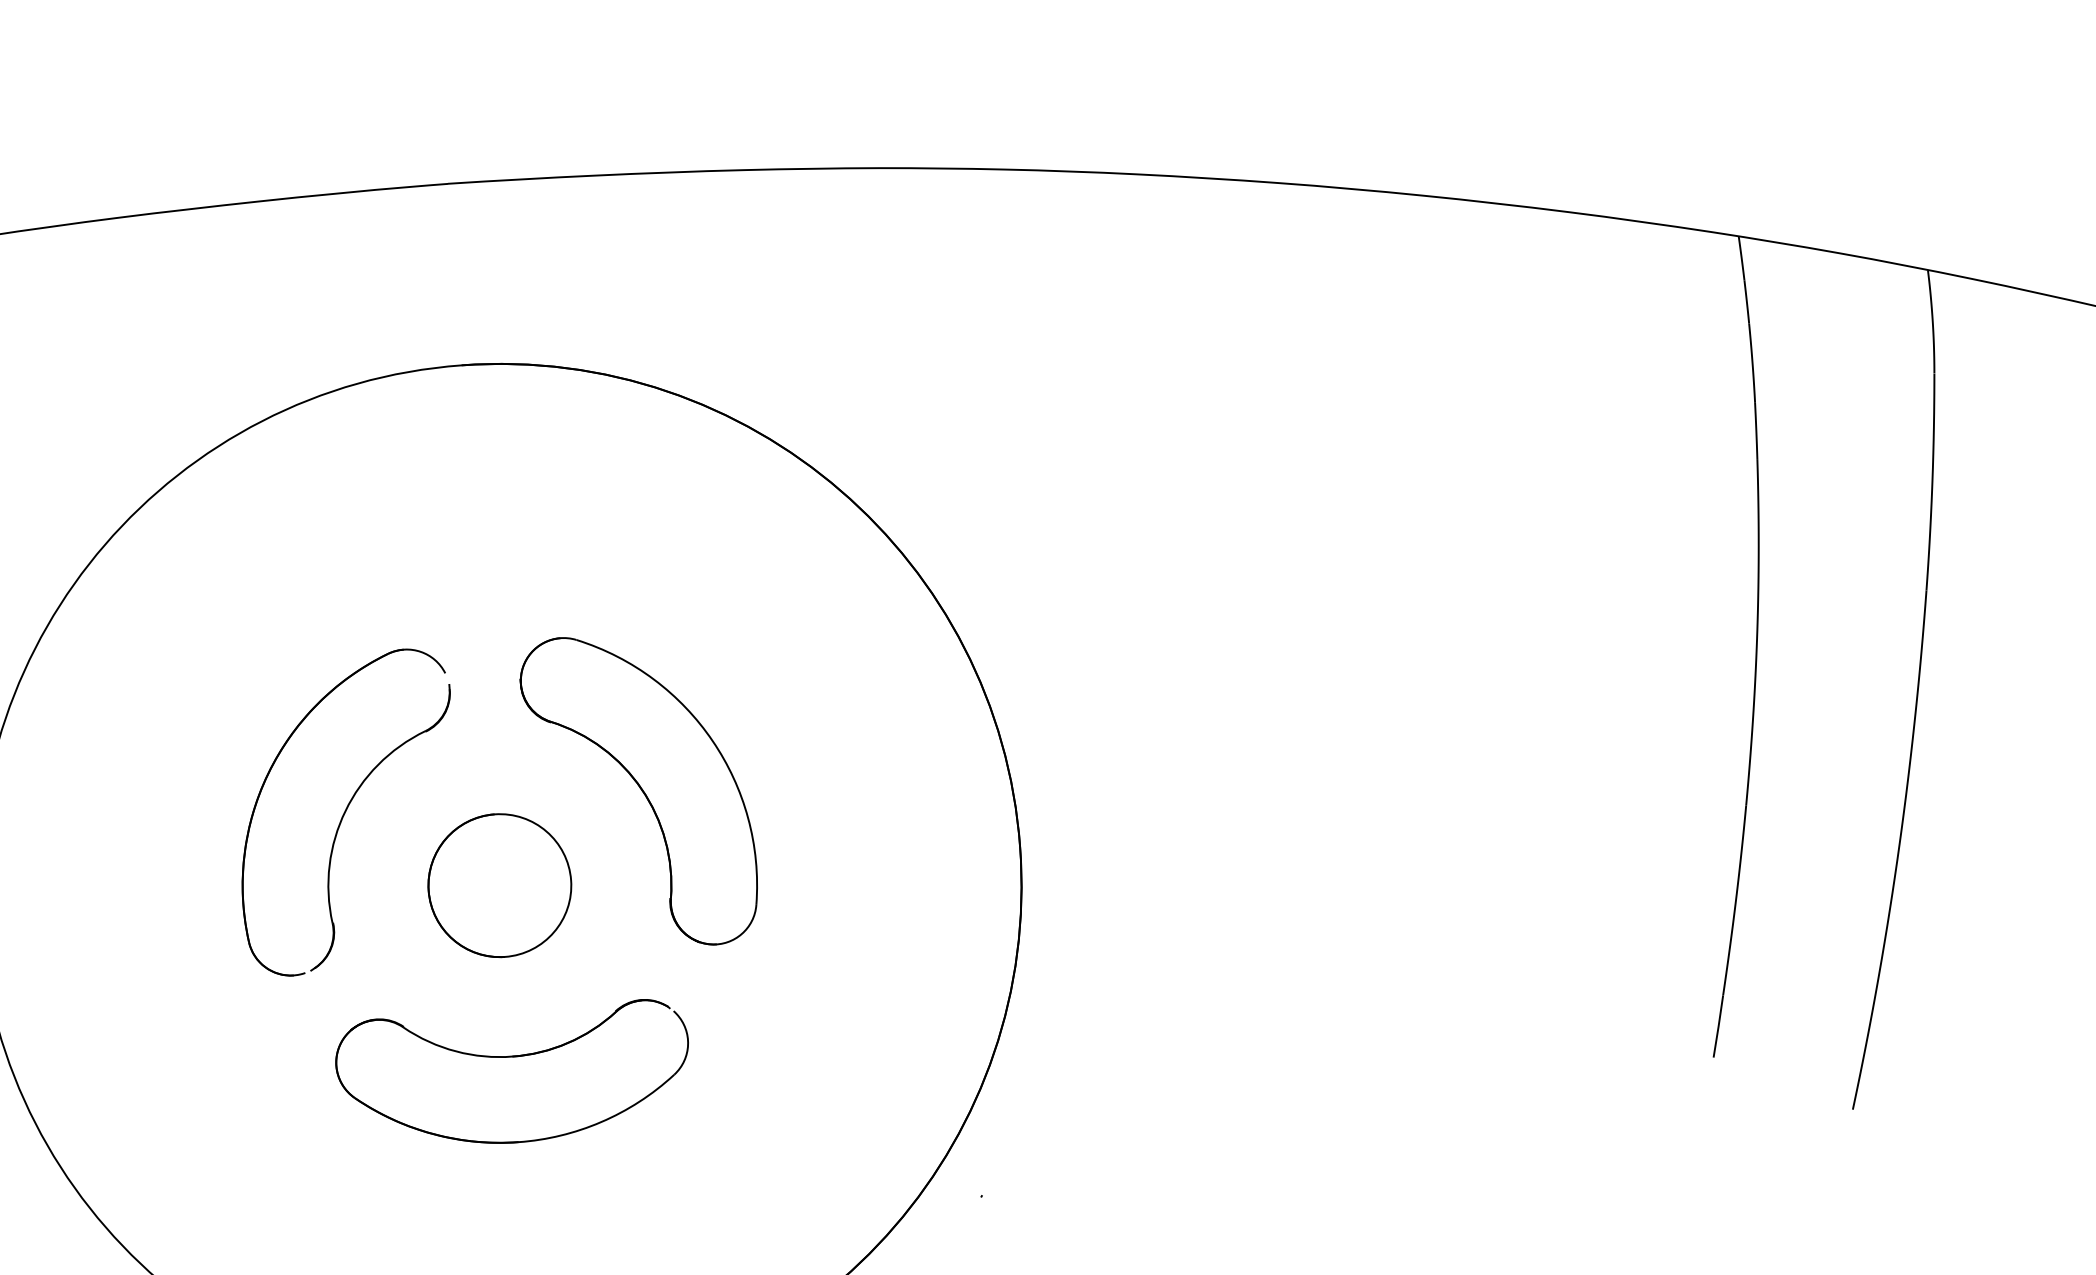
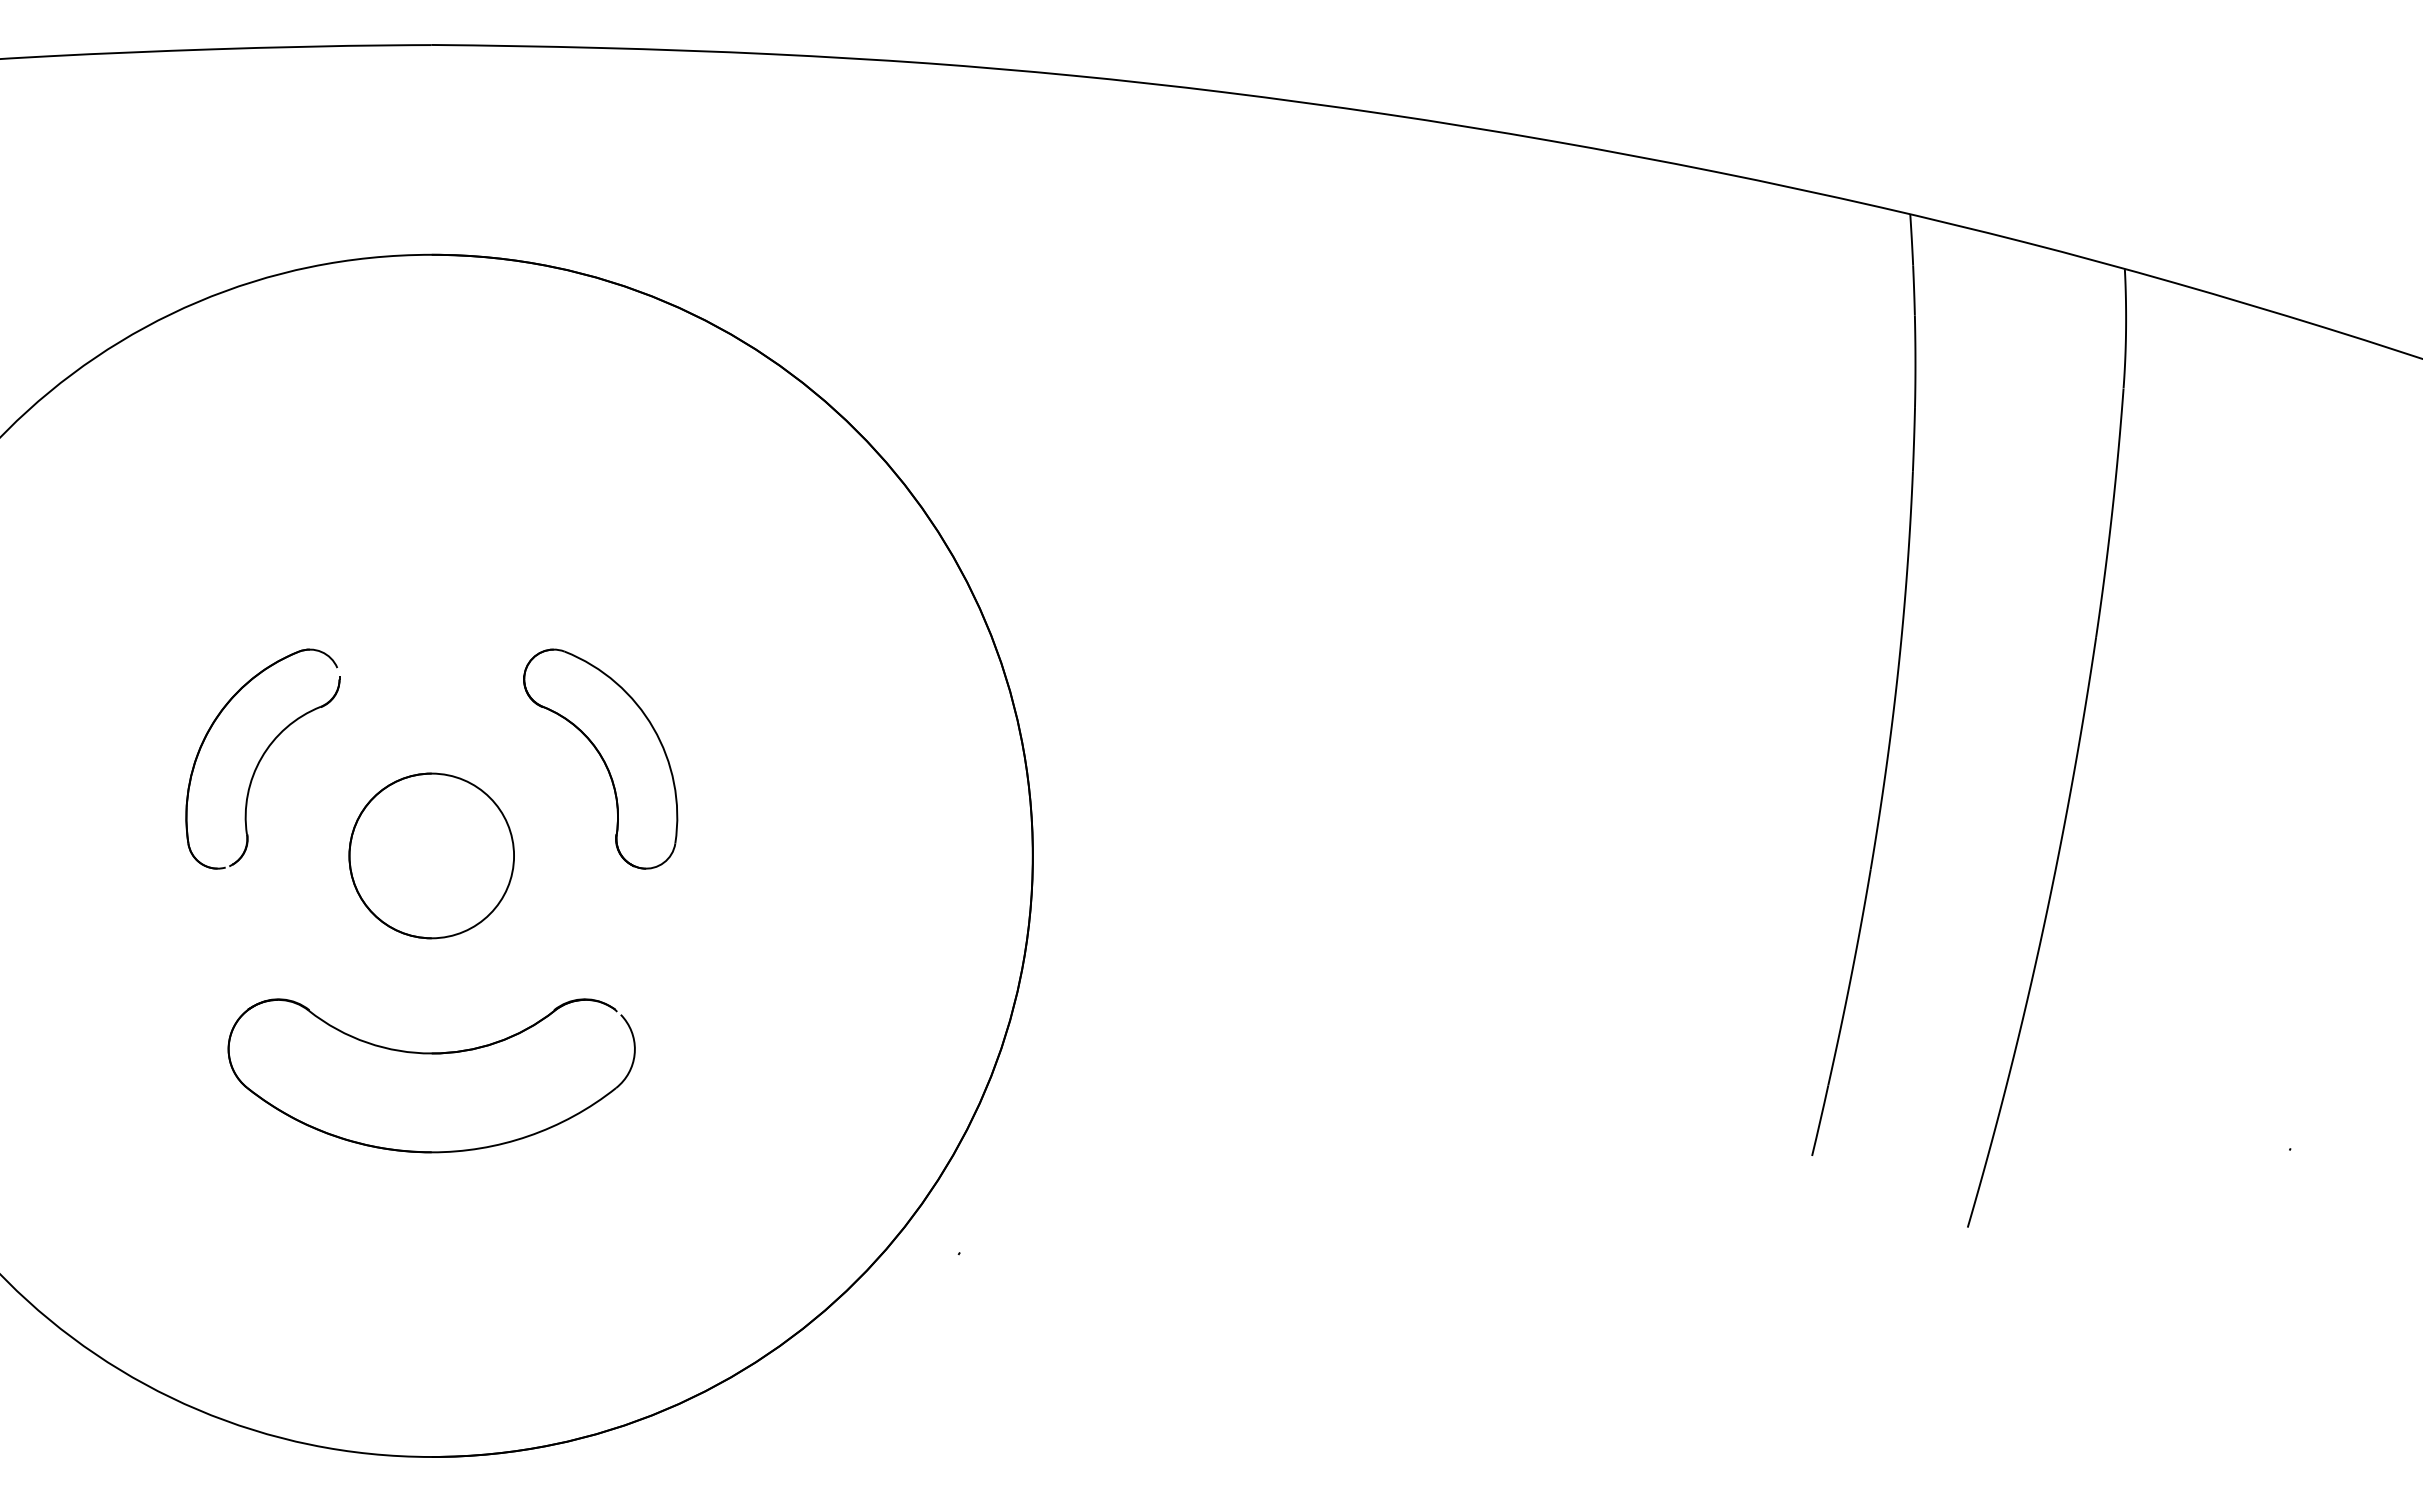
part: (639, 790) -> (600, 758), size x0.6
part: (347, 812) -> (262, 758), size x0.6

